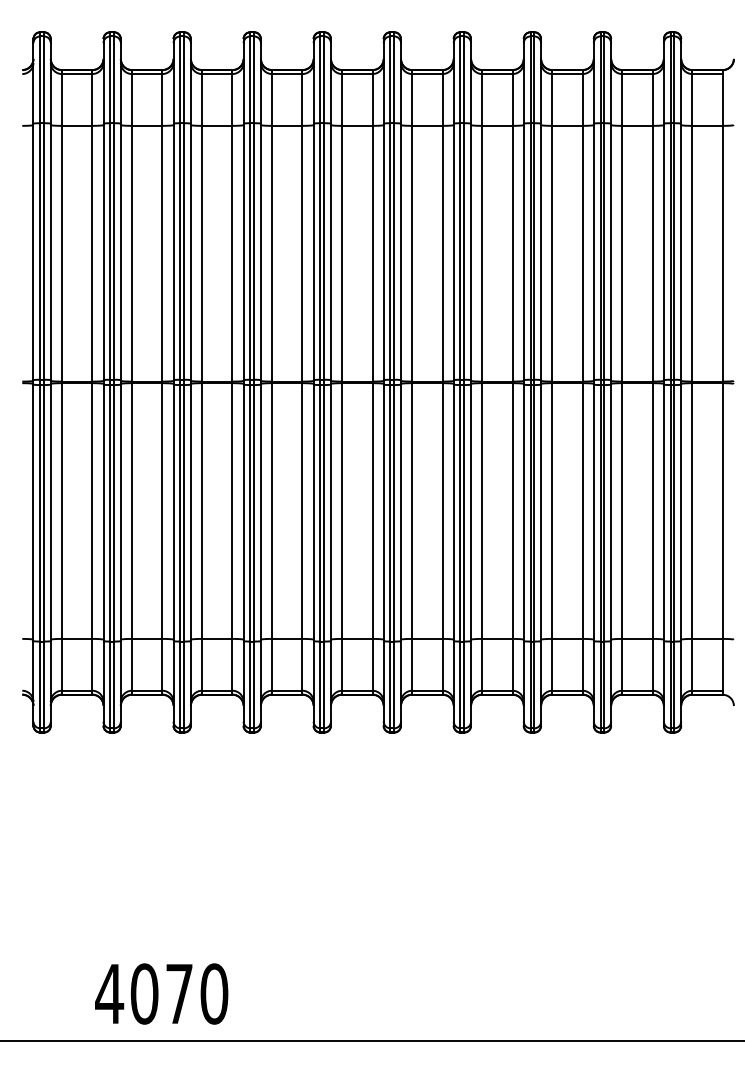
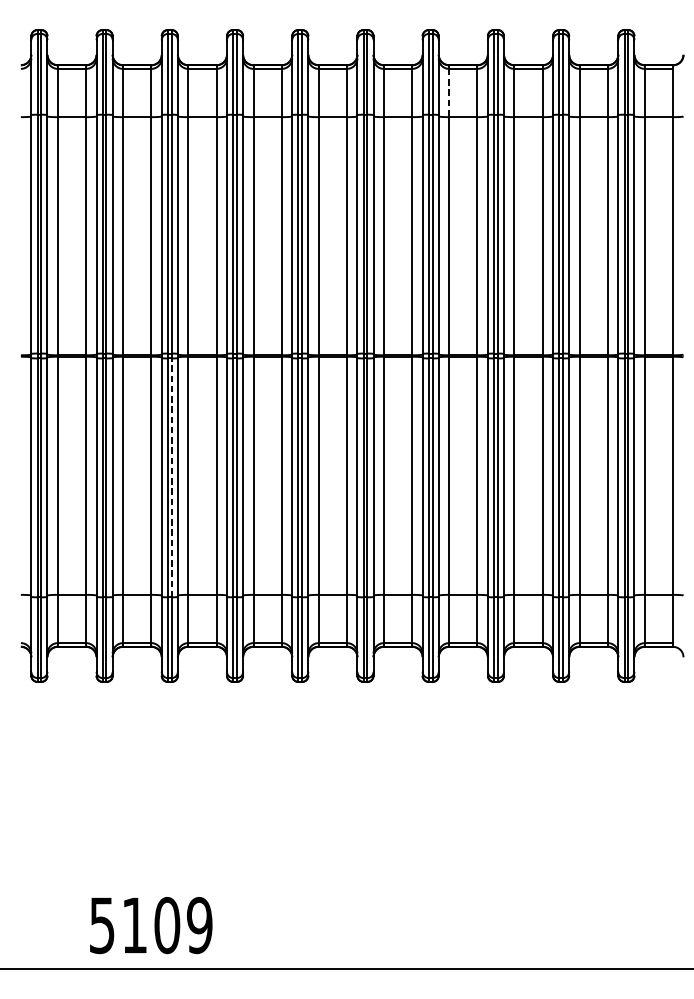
line: (482, 99) -> (449, 92), solid -> dashed
line: (184, 512) -> (171, 477), solid -> dashed
text: (161, 993) -> (150, 925), 4070 -> 5109

